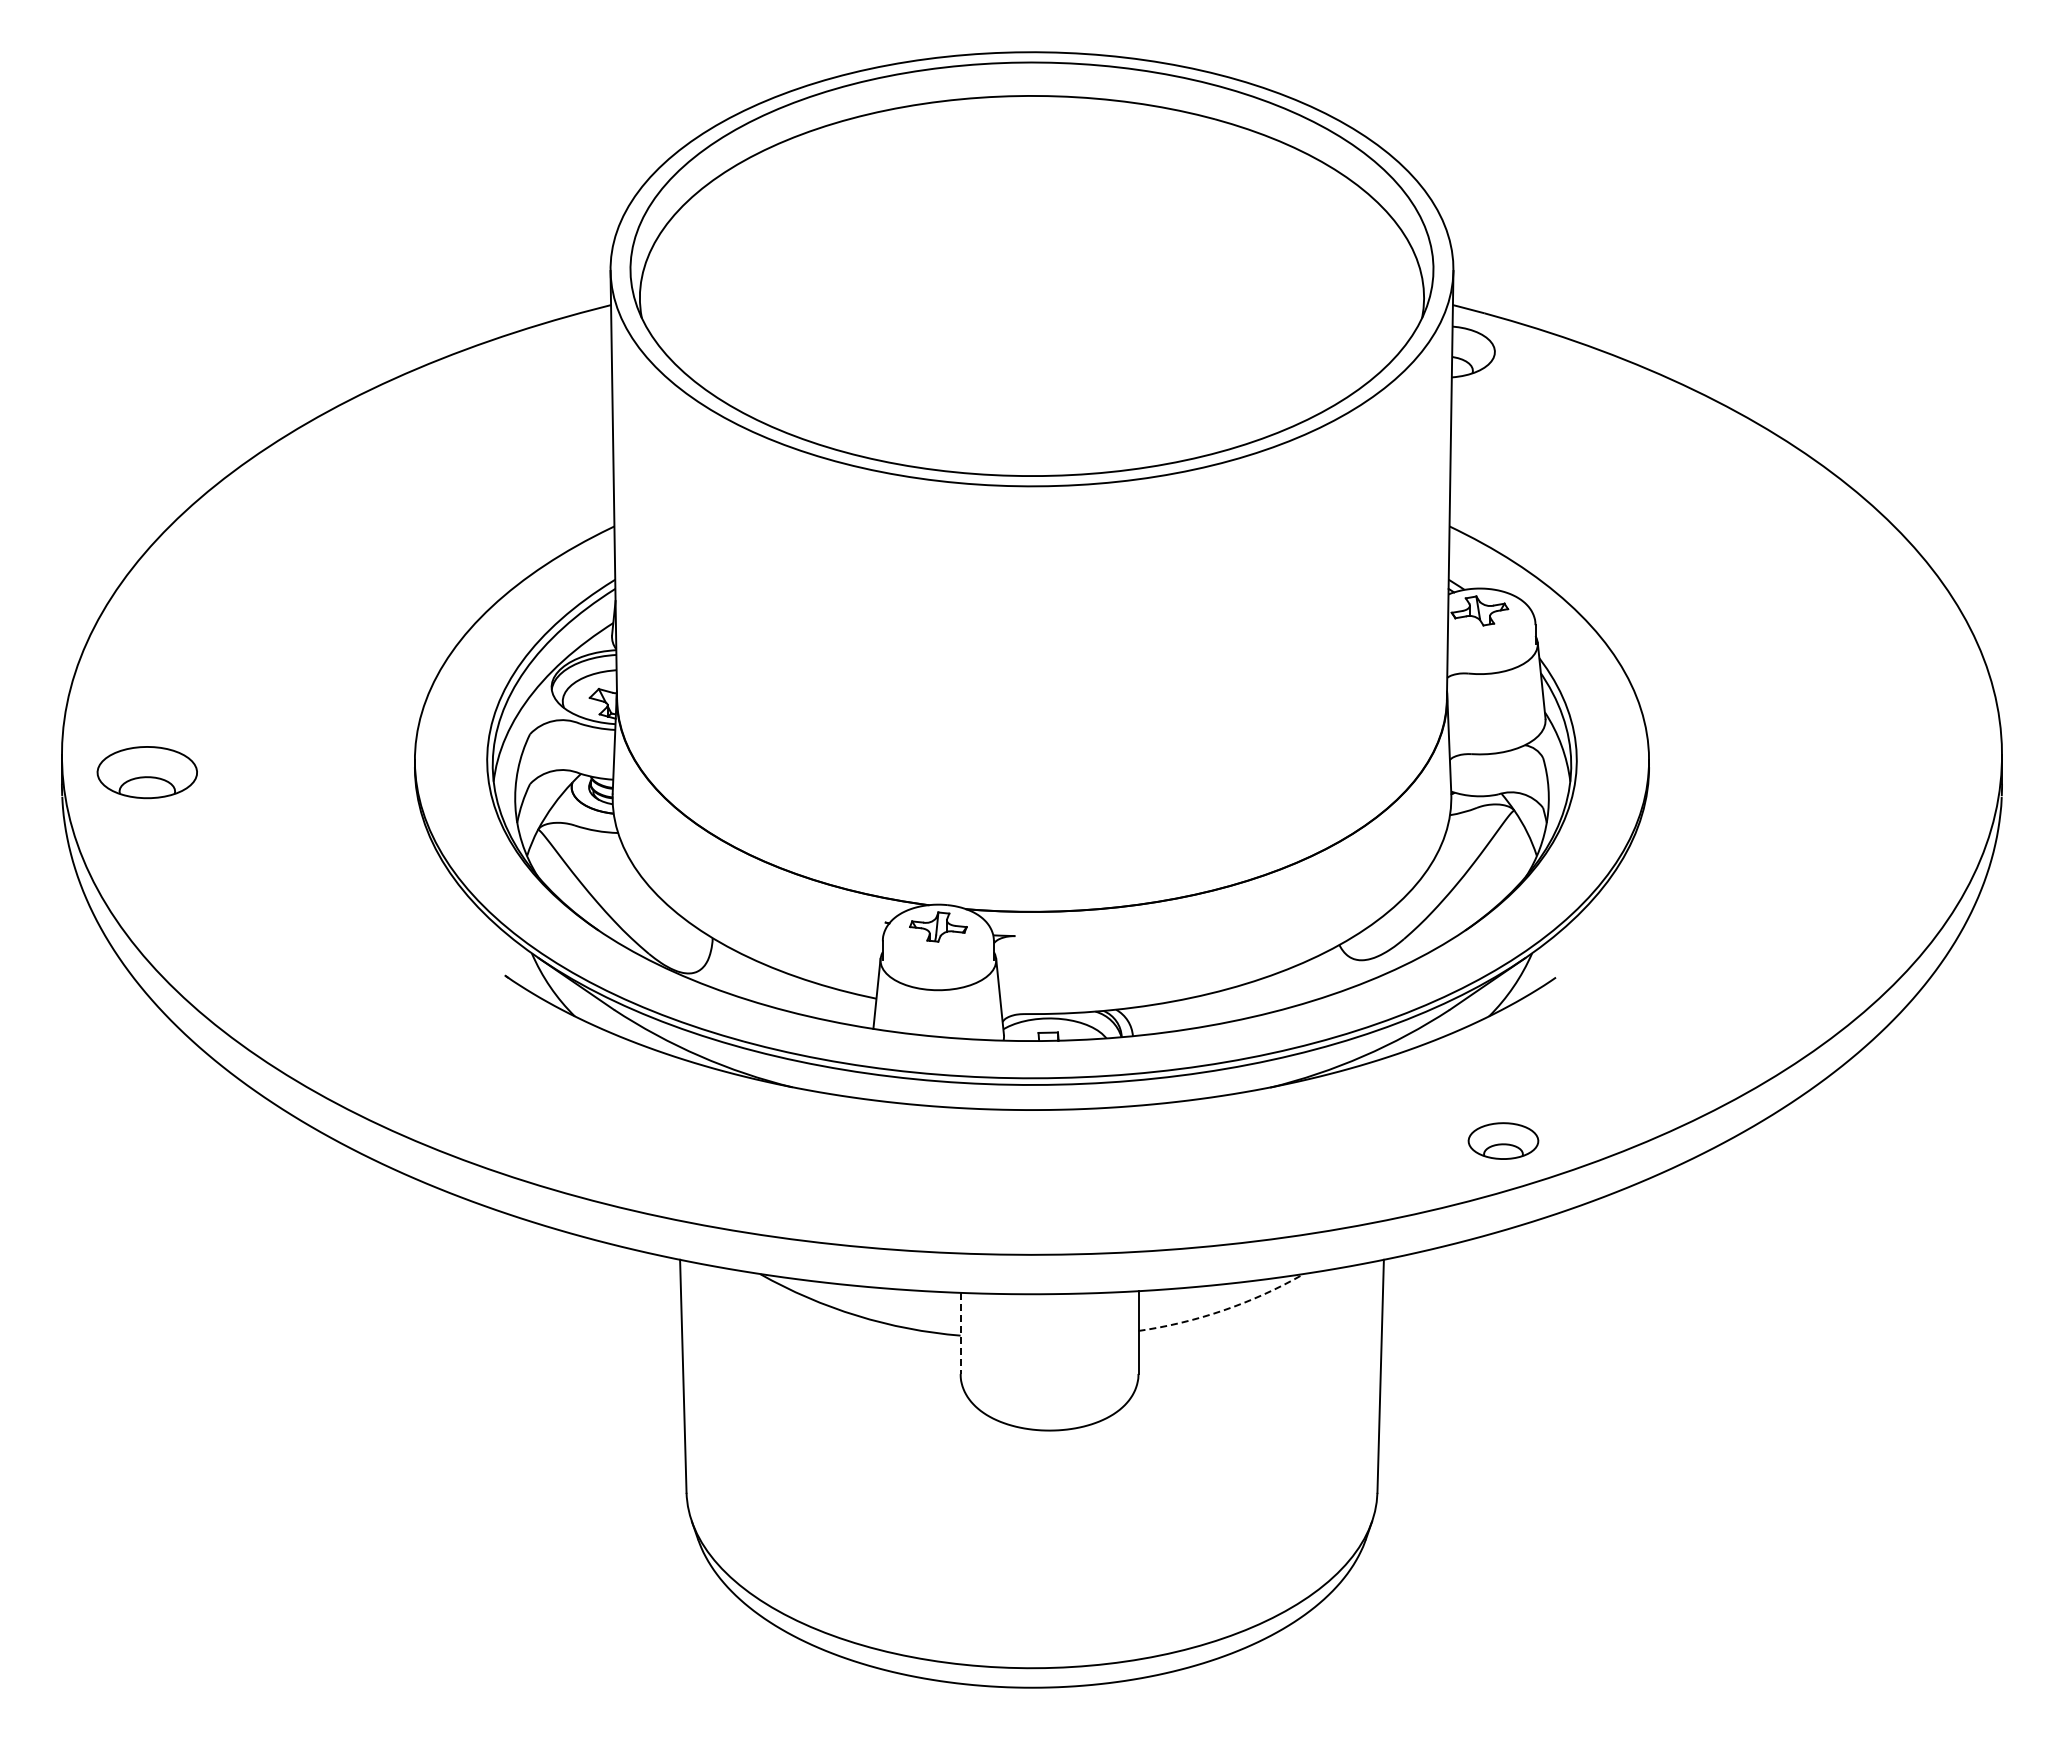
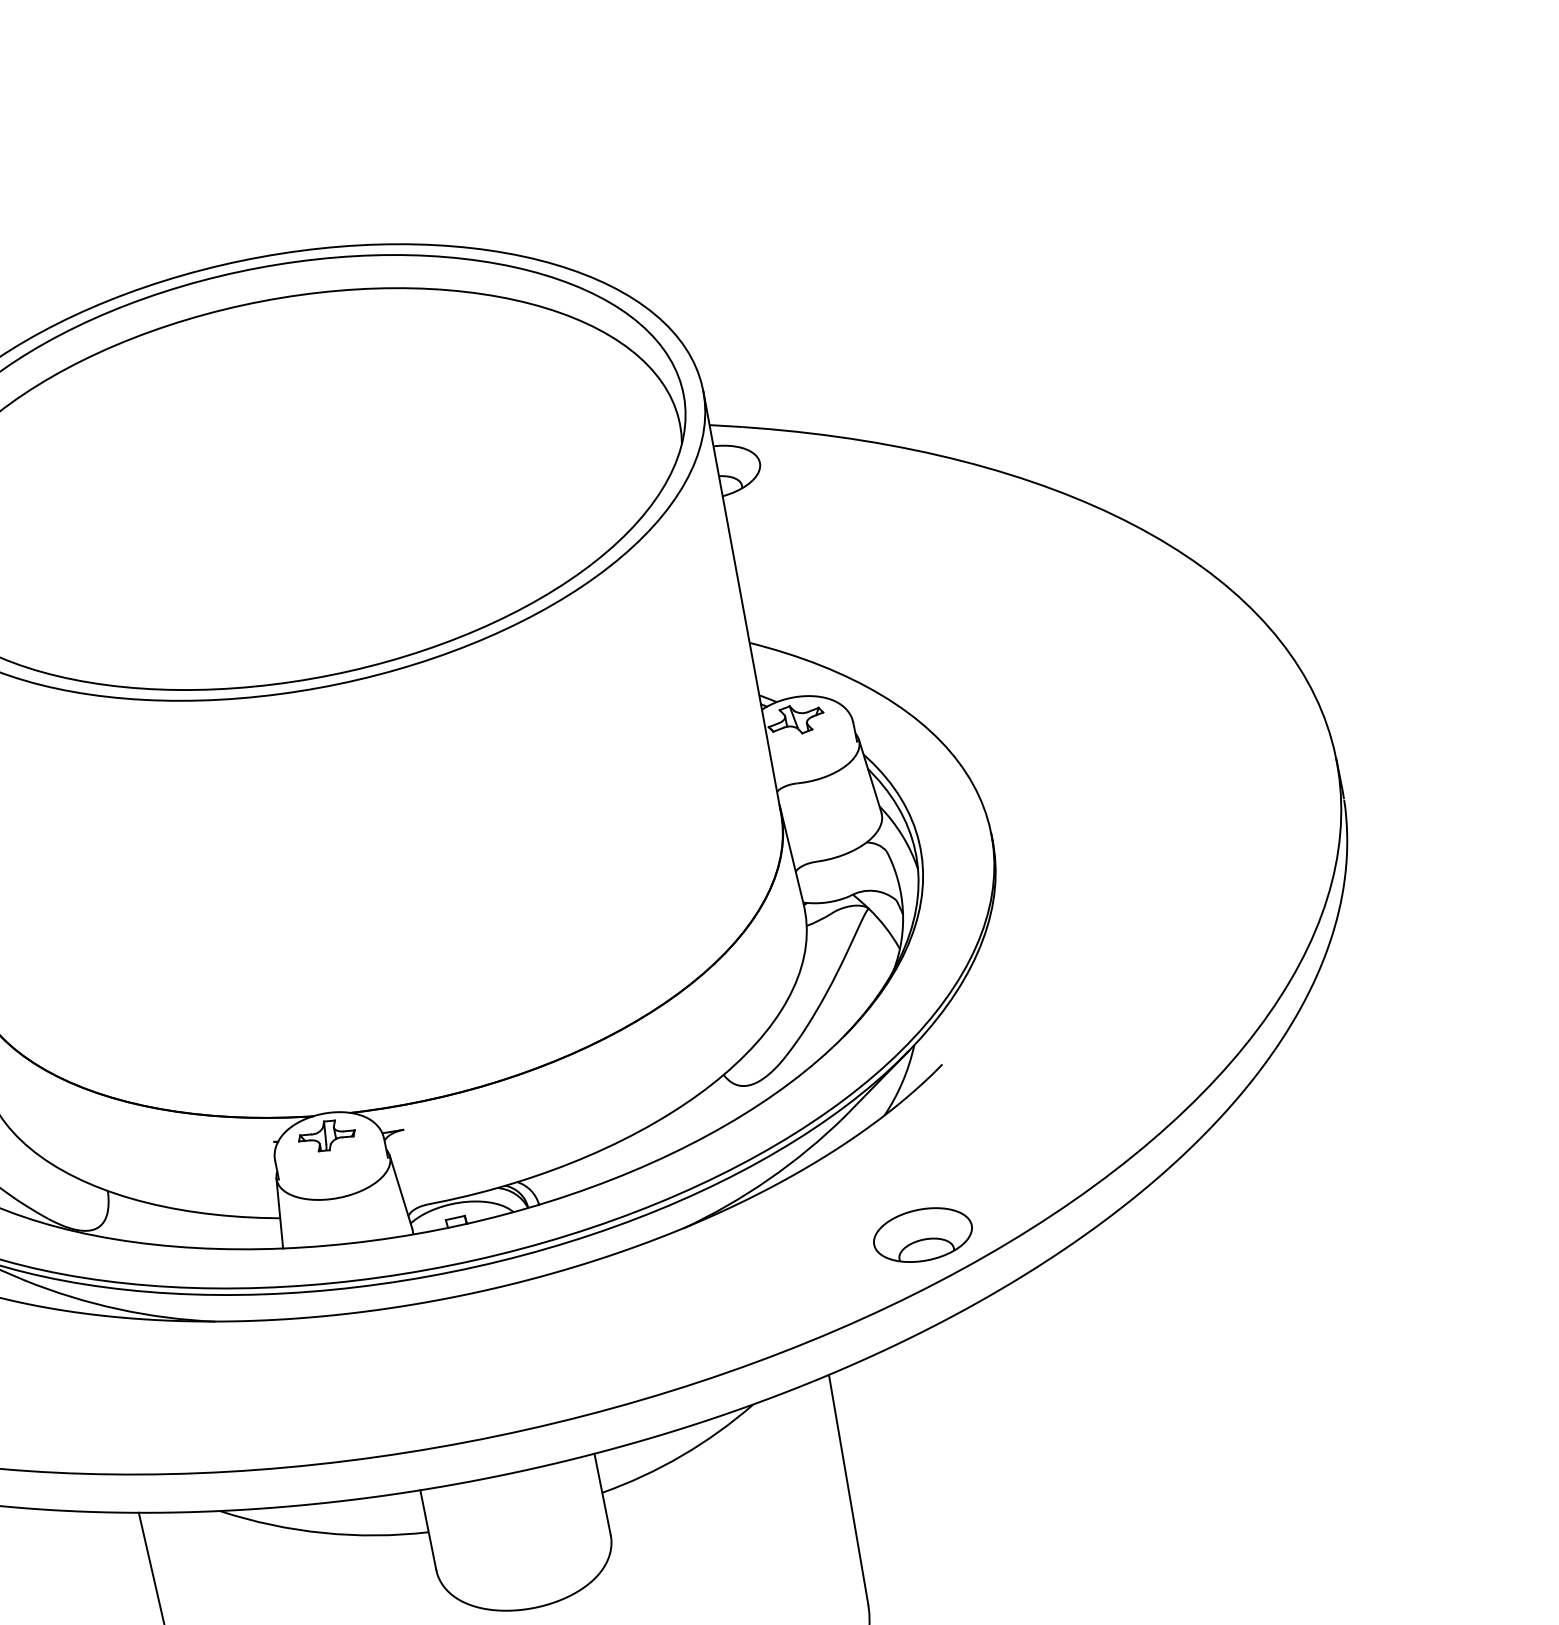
part: (1503, 1140) -> (922, 1234), size x1.43
arc: (1223, 1310) -> (681, 1456), dashed -> solid
line: (960, 1333) -> (428, 1530), dashed -> solid

